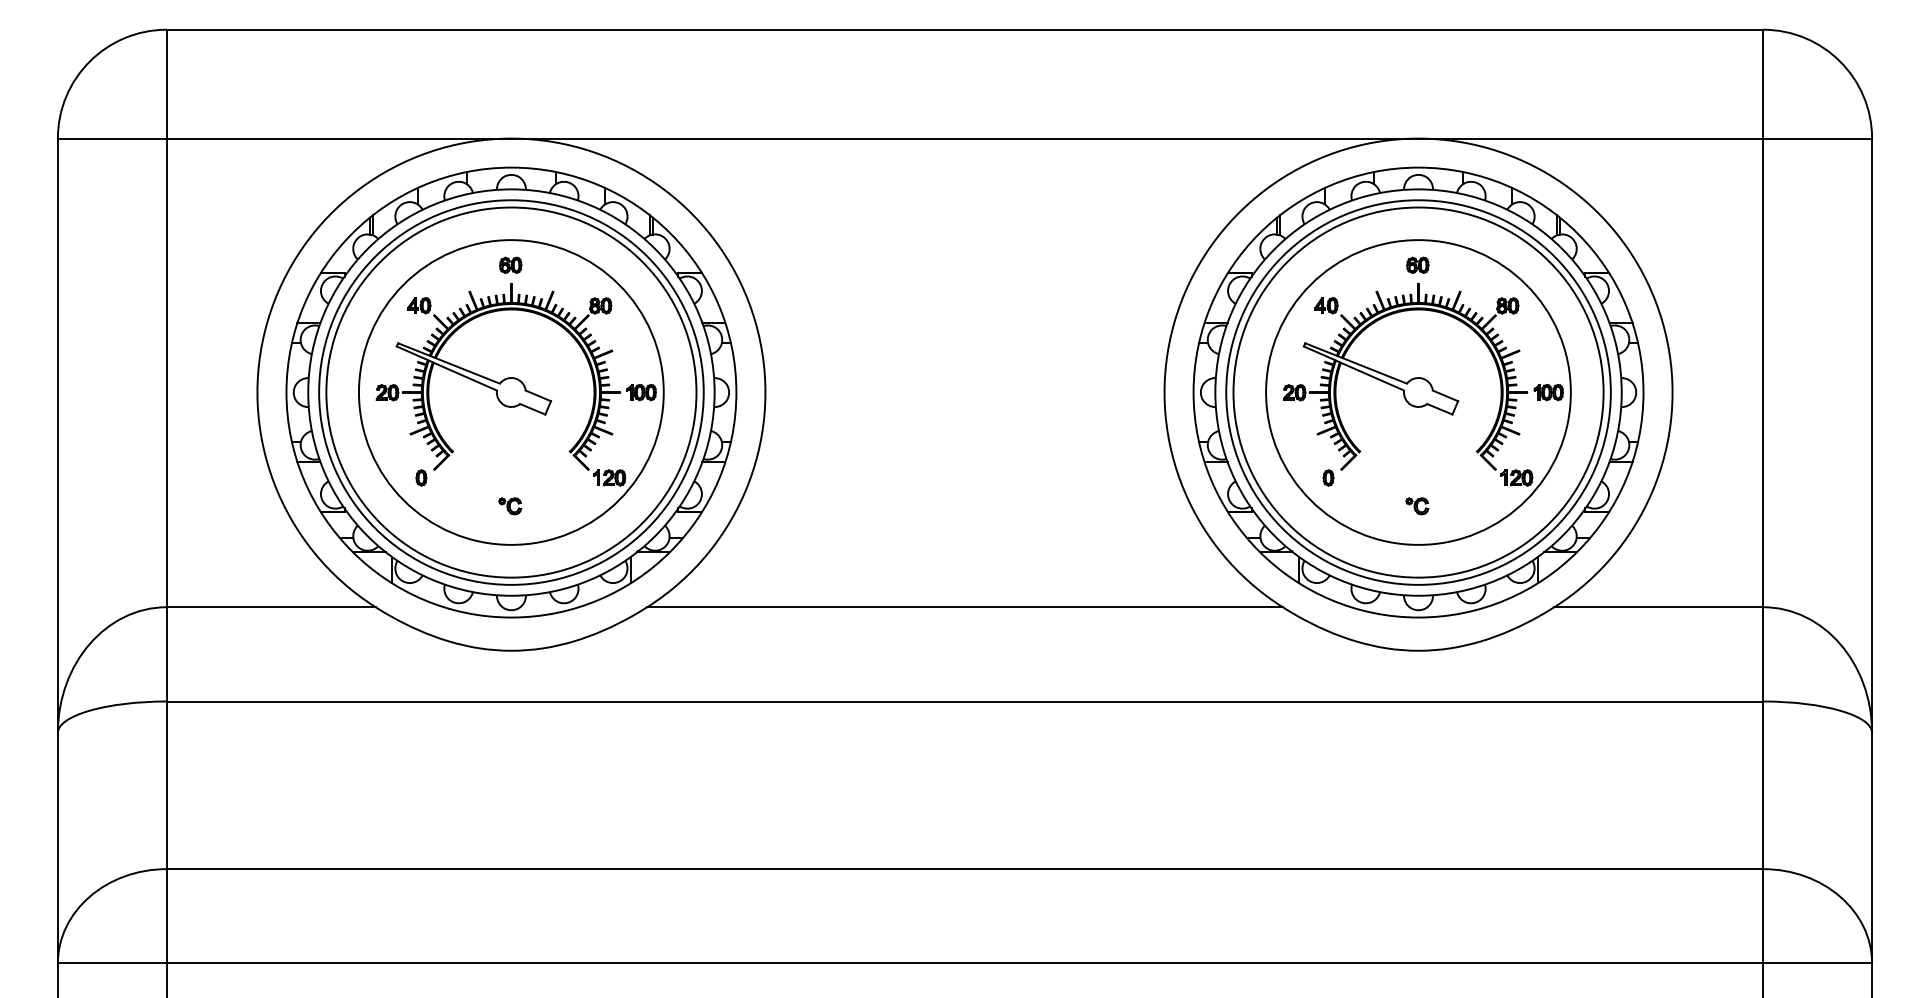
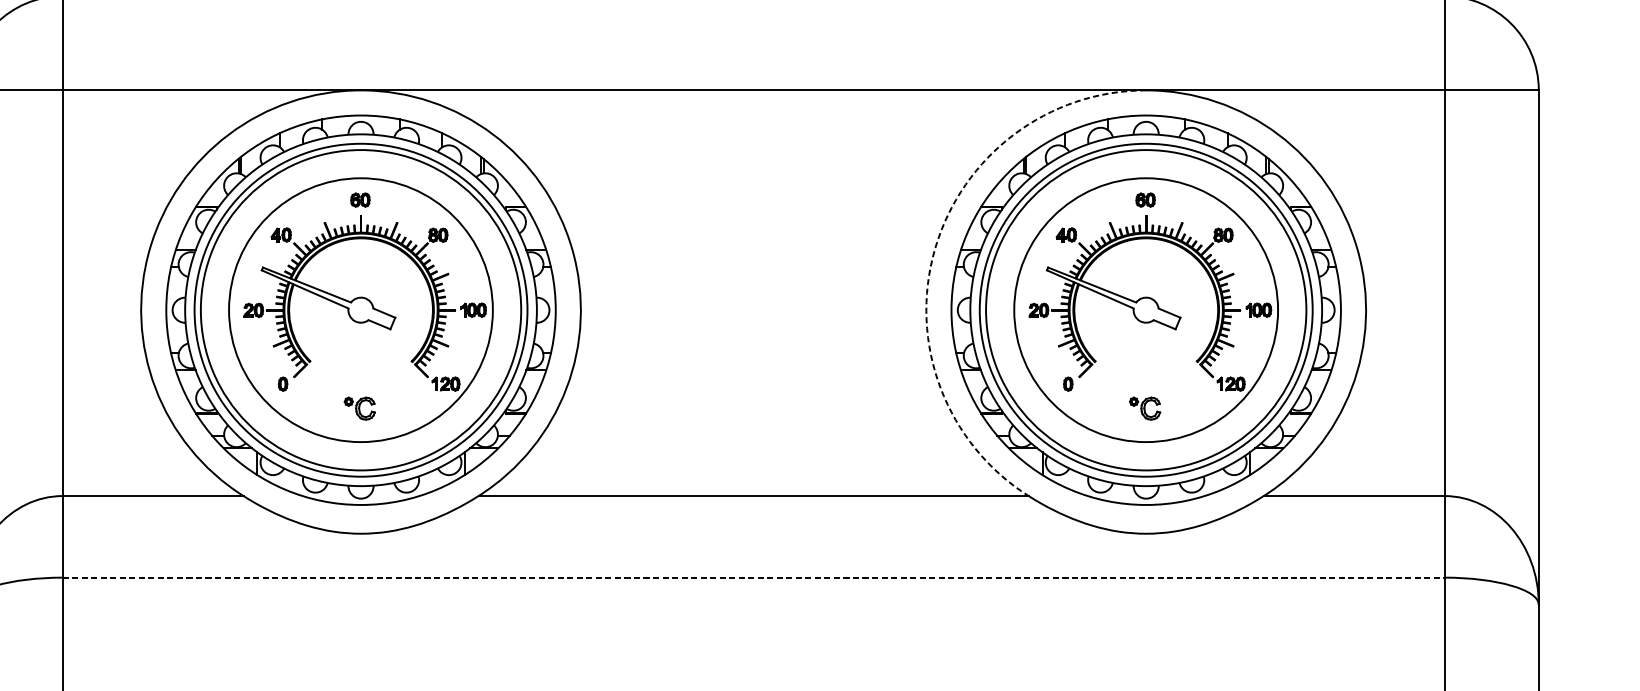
arc: (1174, 321) -> (934, 248), solid -> dashed
part: (510, 506) -> (360, 408), size x1.6
part: (1417, 506) -> (1145, 408), size x1.6
line: (965, 701) -> (754, 577), solid -> dashed

